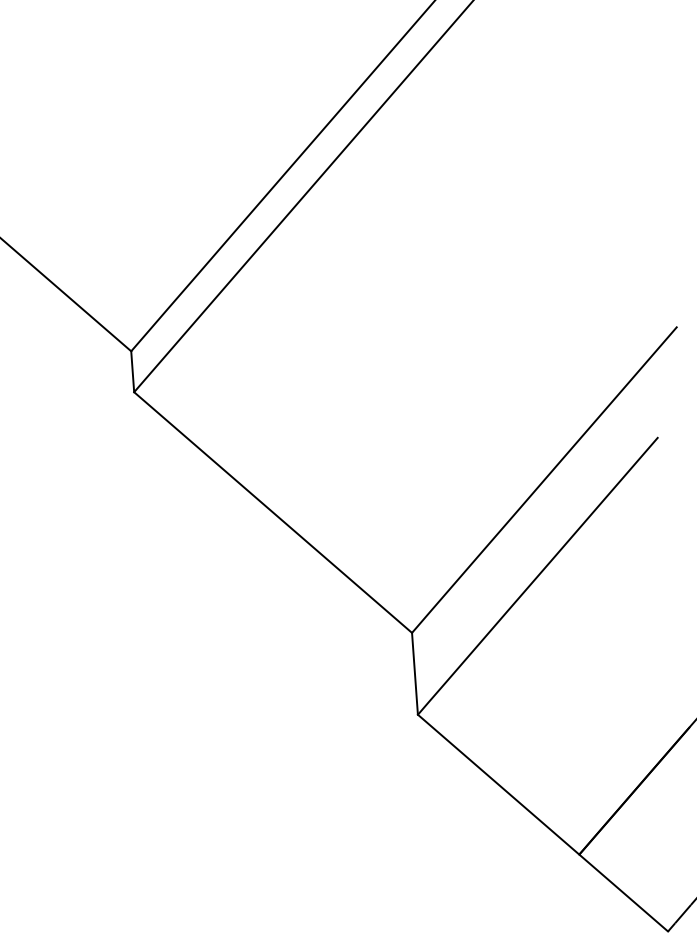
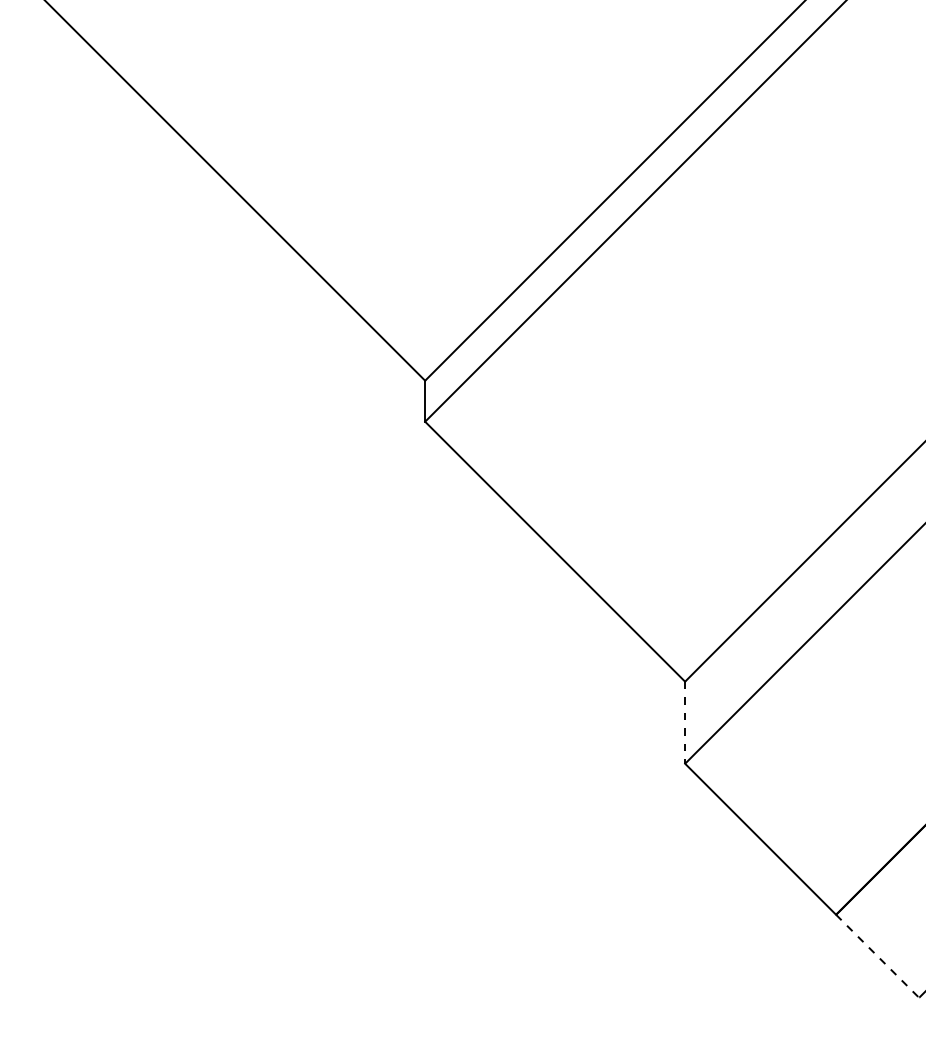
line: (415, 674) -> (685, 723), solid -> dashed
line: (623, 893) -> (877, 956), solid -> dashed

